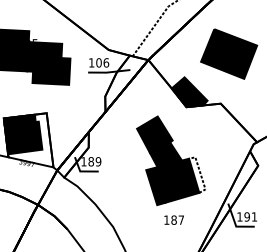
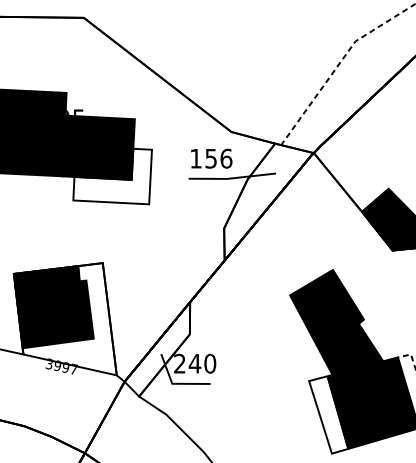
text: (98, 62) -> (210, 157), 106 -> 156
fill: (51, 71) -> (112, 176), removed
text: (91, 161) -> (195, 363), 189 -> 240
fill: (155, 186) -> (328, 414), removed

